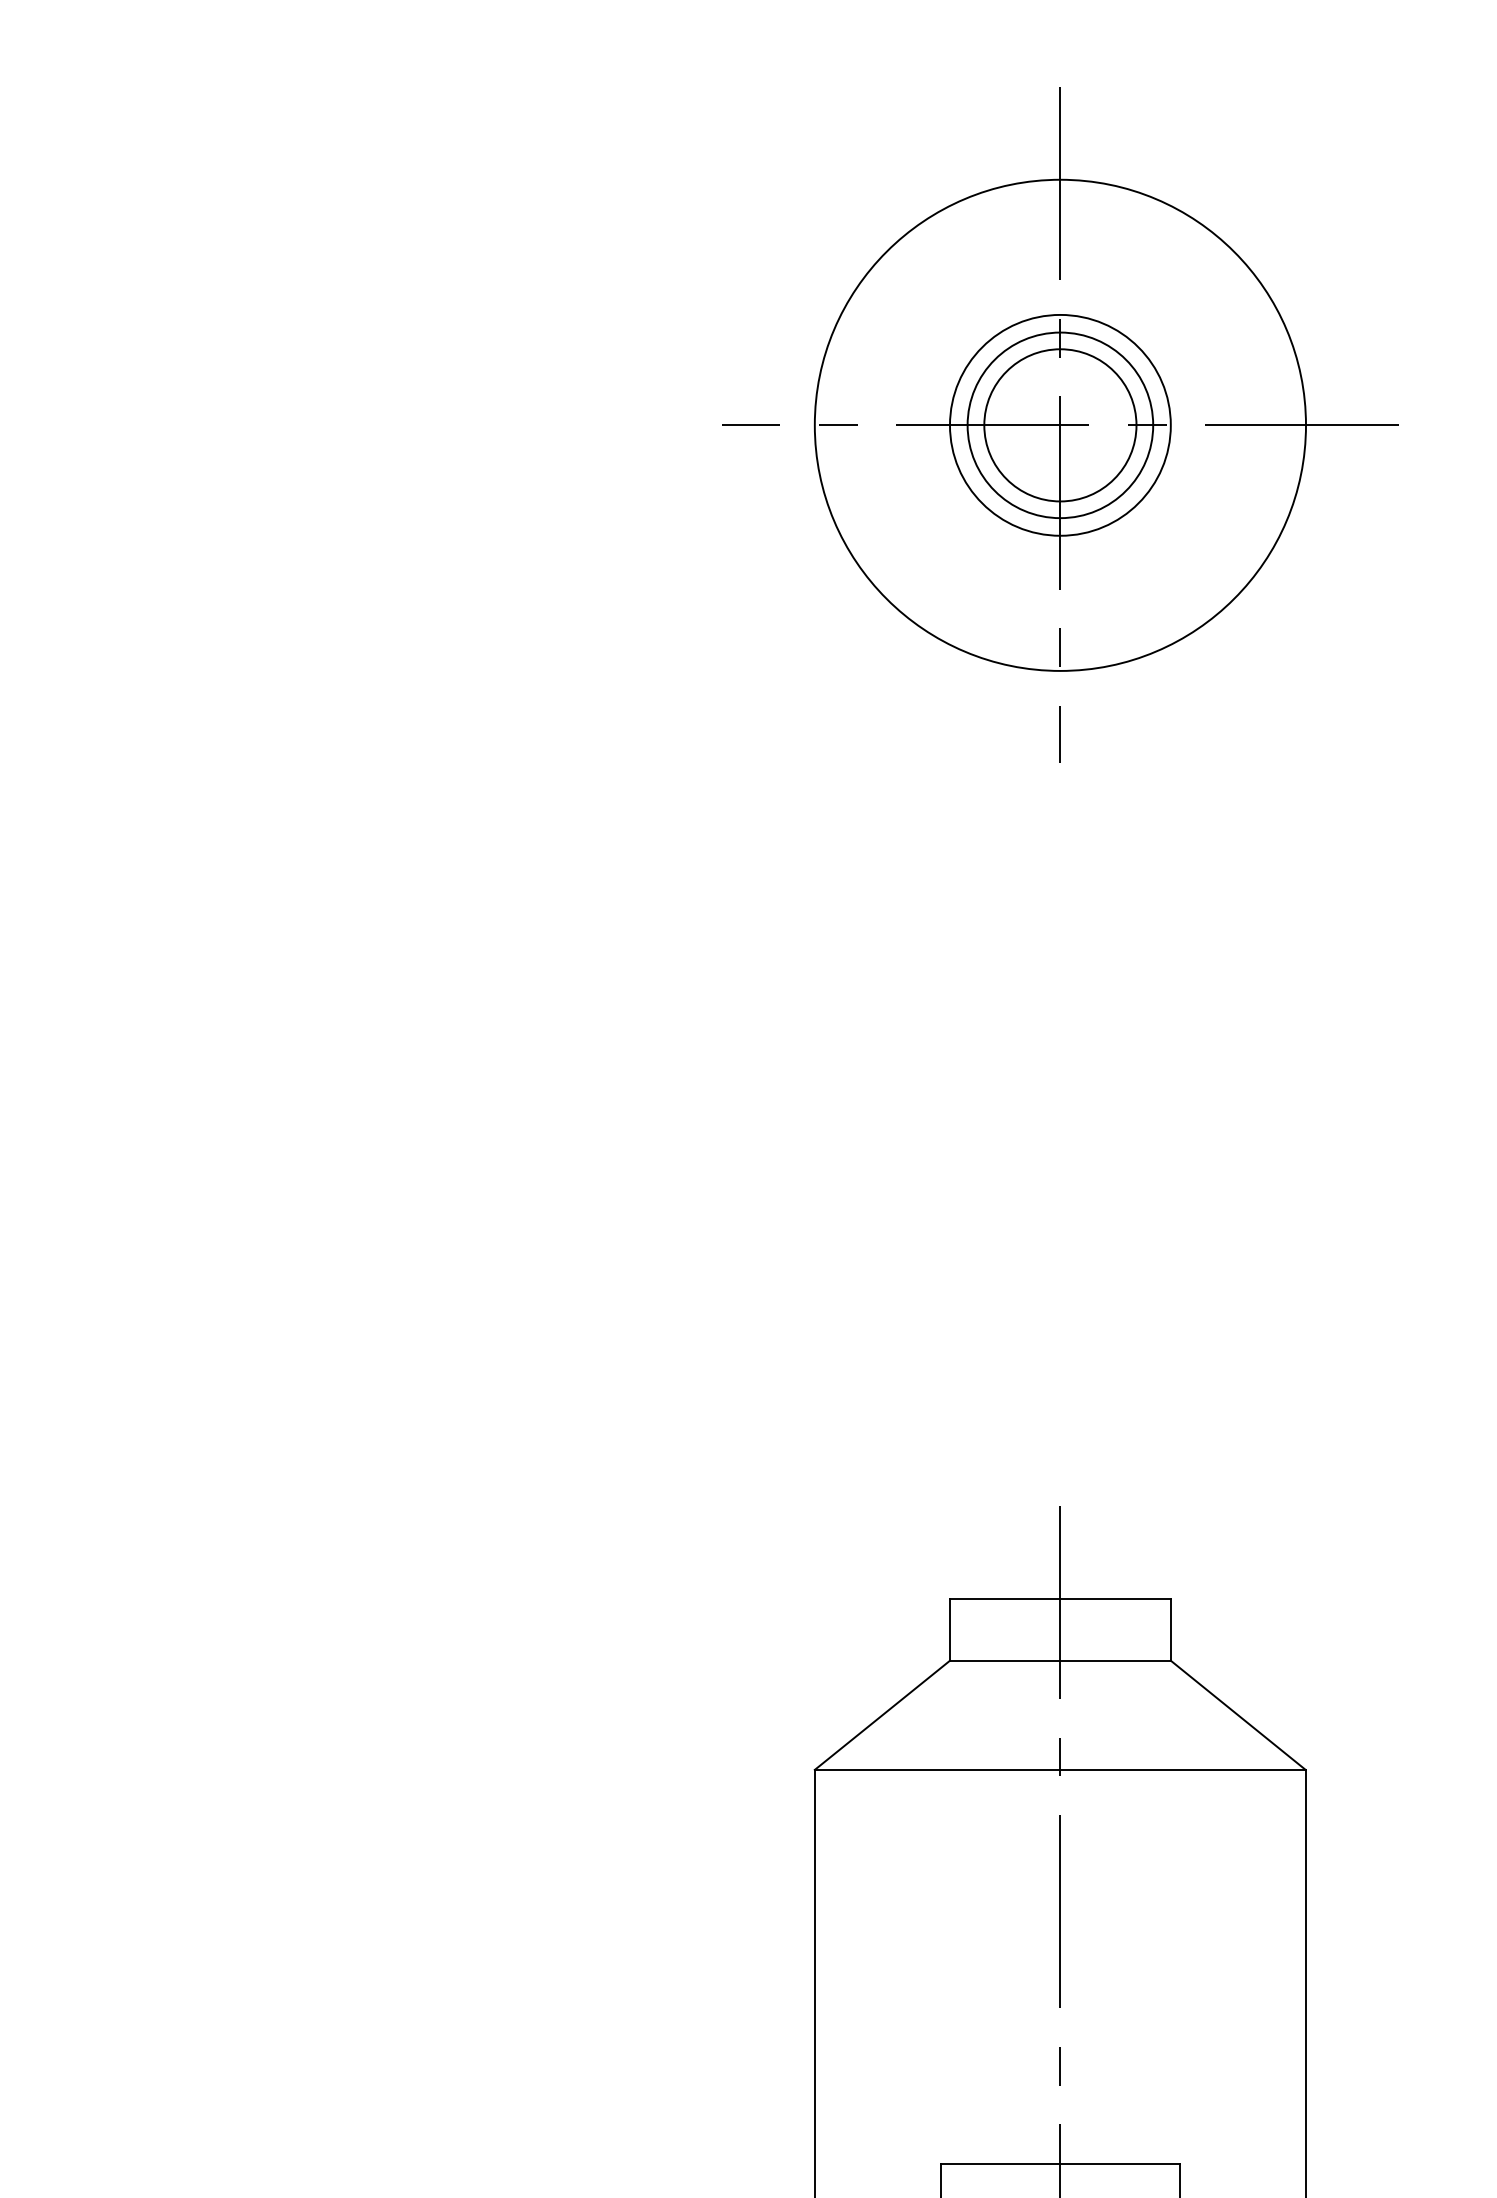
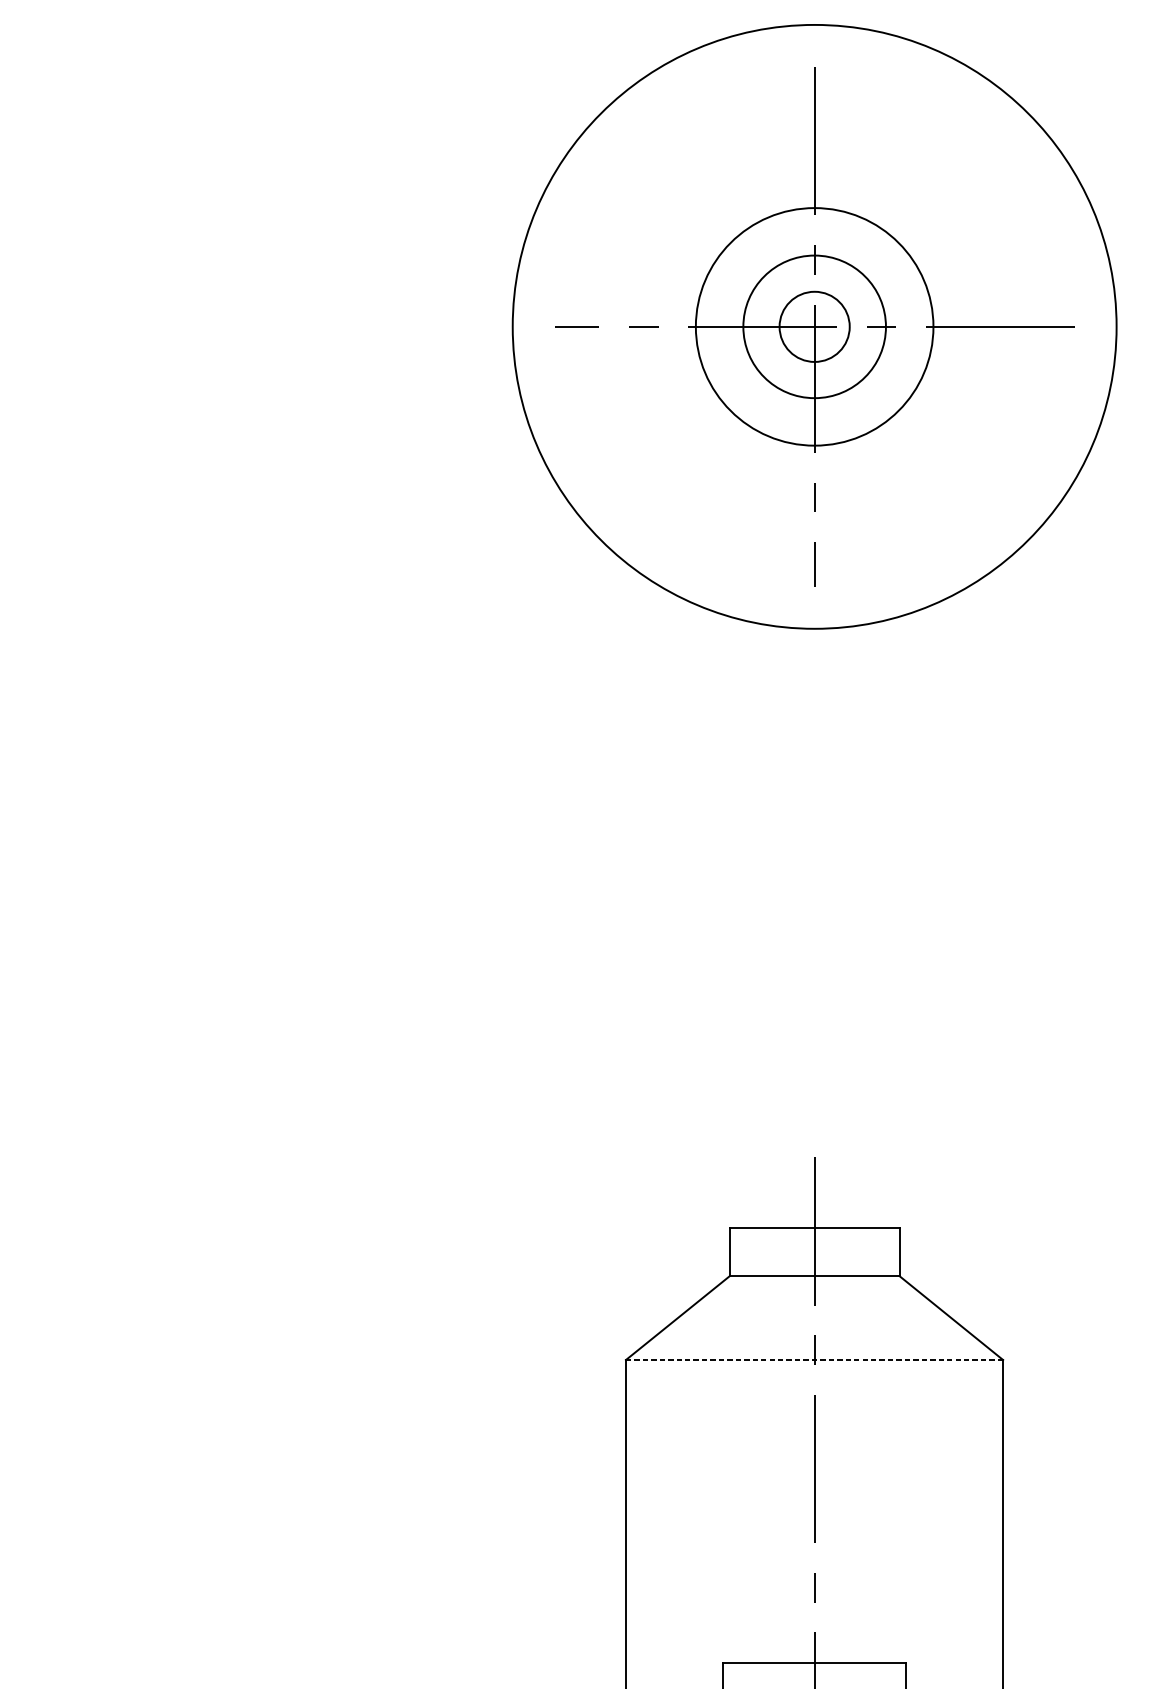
circle: (1059, 424) -> (813, 326), size x1.4
circle: (1059, 424) -> (813, 326), size x1.6
circle: (1060, 425) -> (814, 326), size x0.6
line: (1059, 1769) -> (813, 1359), solid -> dashed

